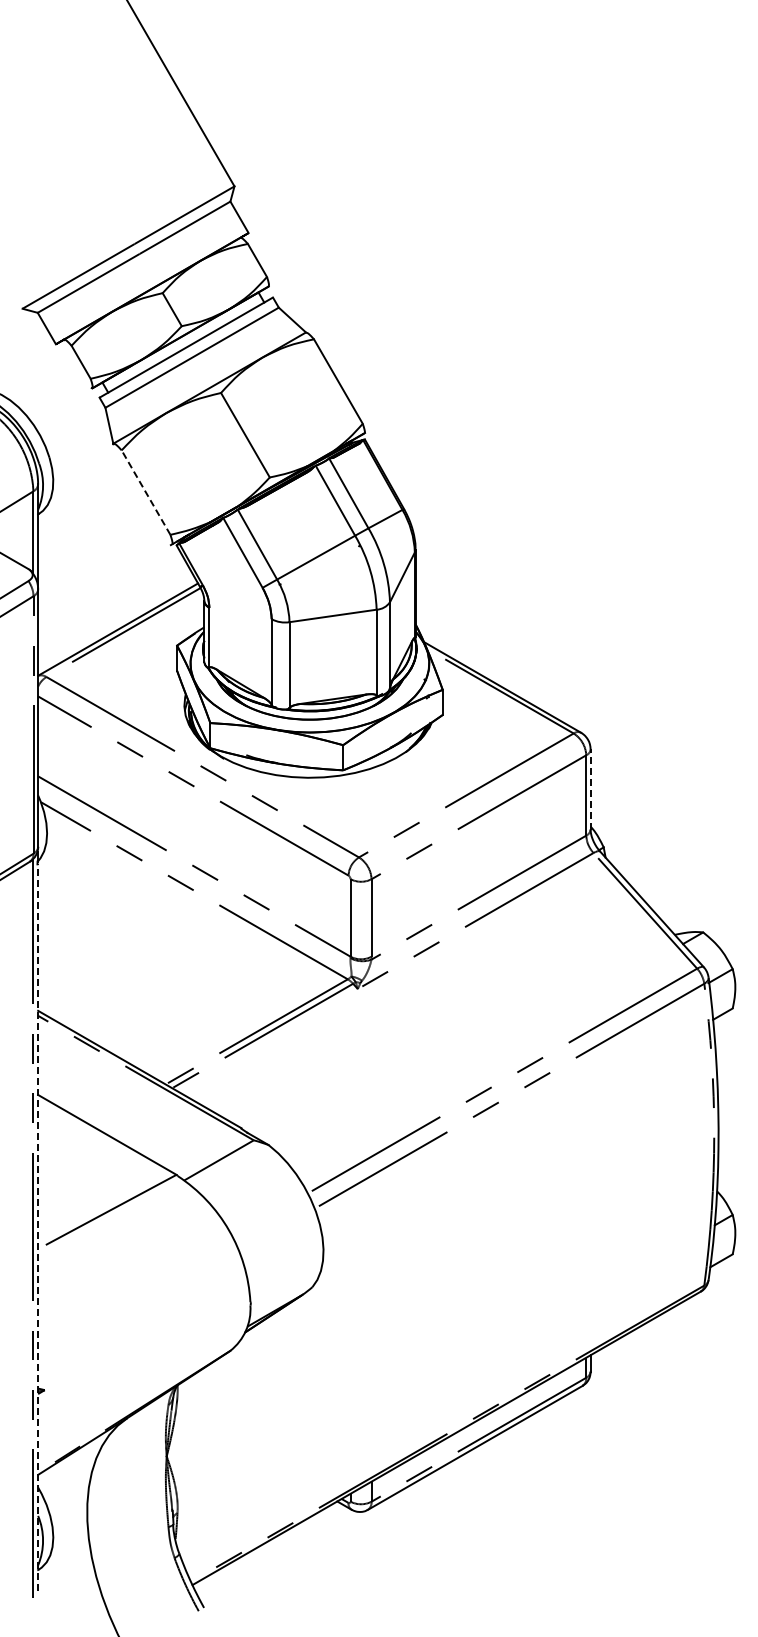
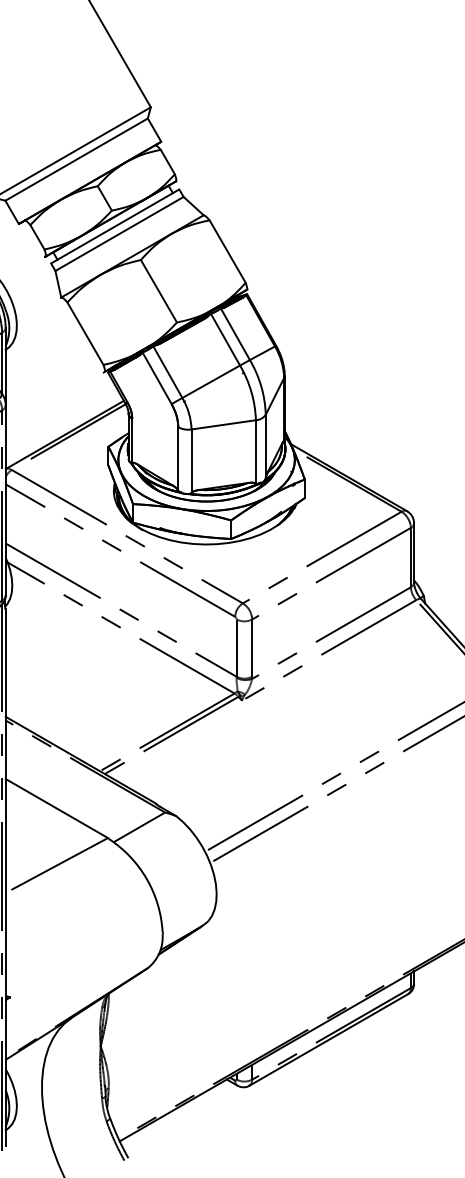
line: (146, 492) -> (85, 333), dashed -> solid
line: (590, 788) -> (414, 552), dashed -> solid
line: (38, 1227) -> (5, 876), dashed -> solid

